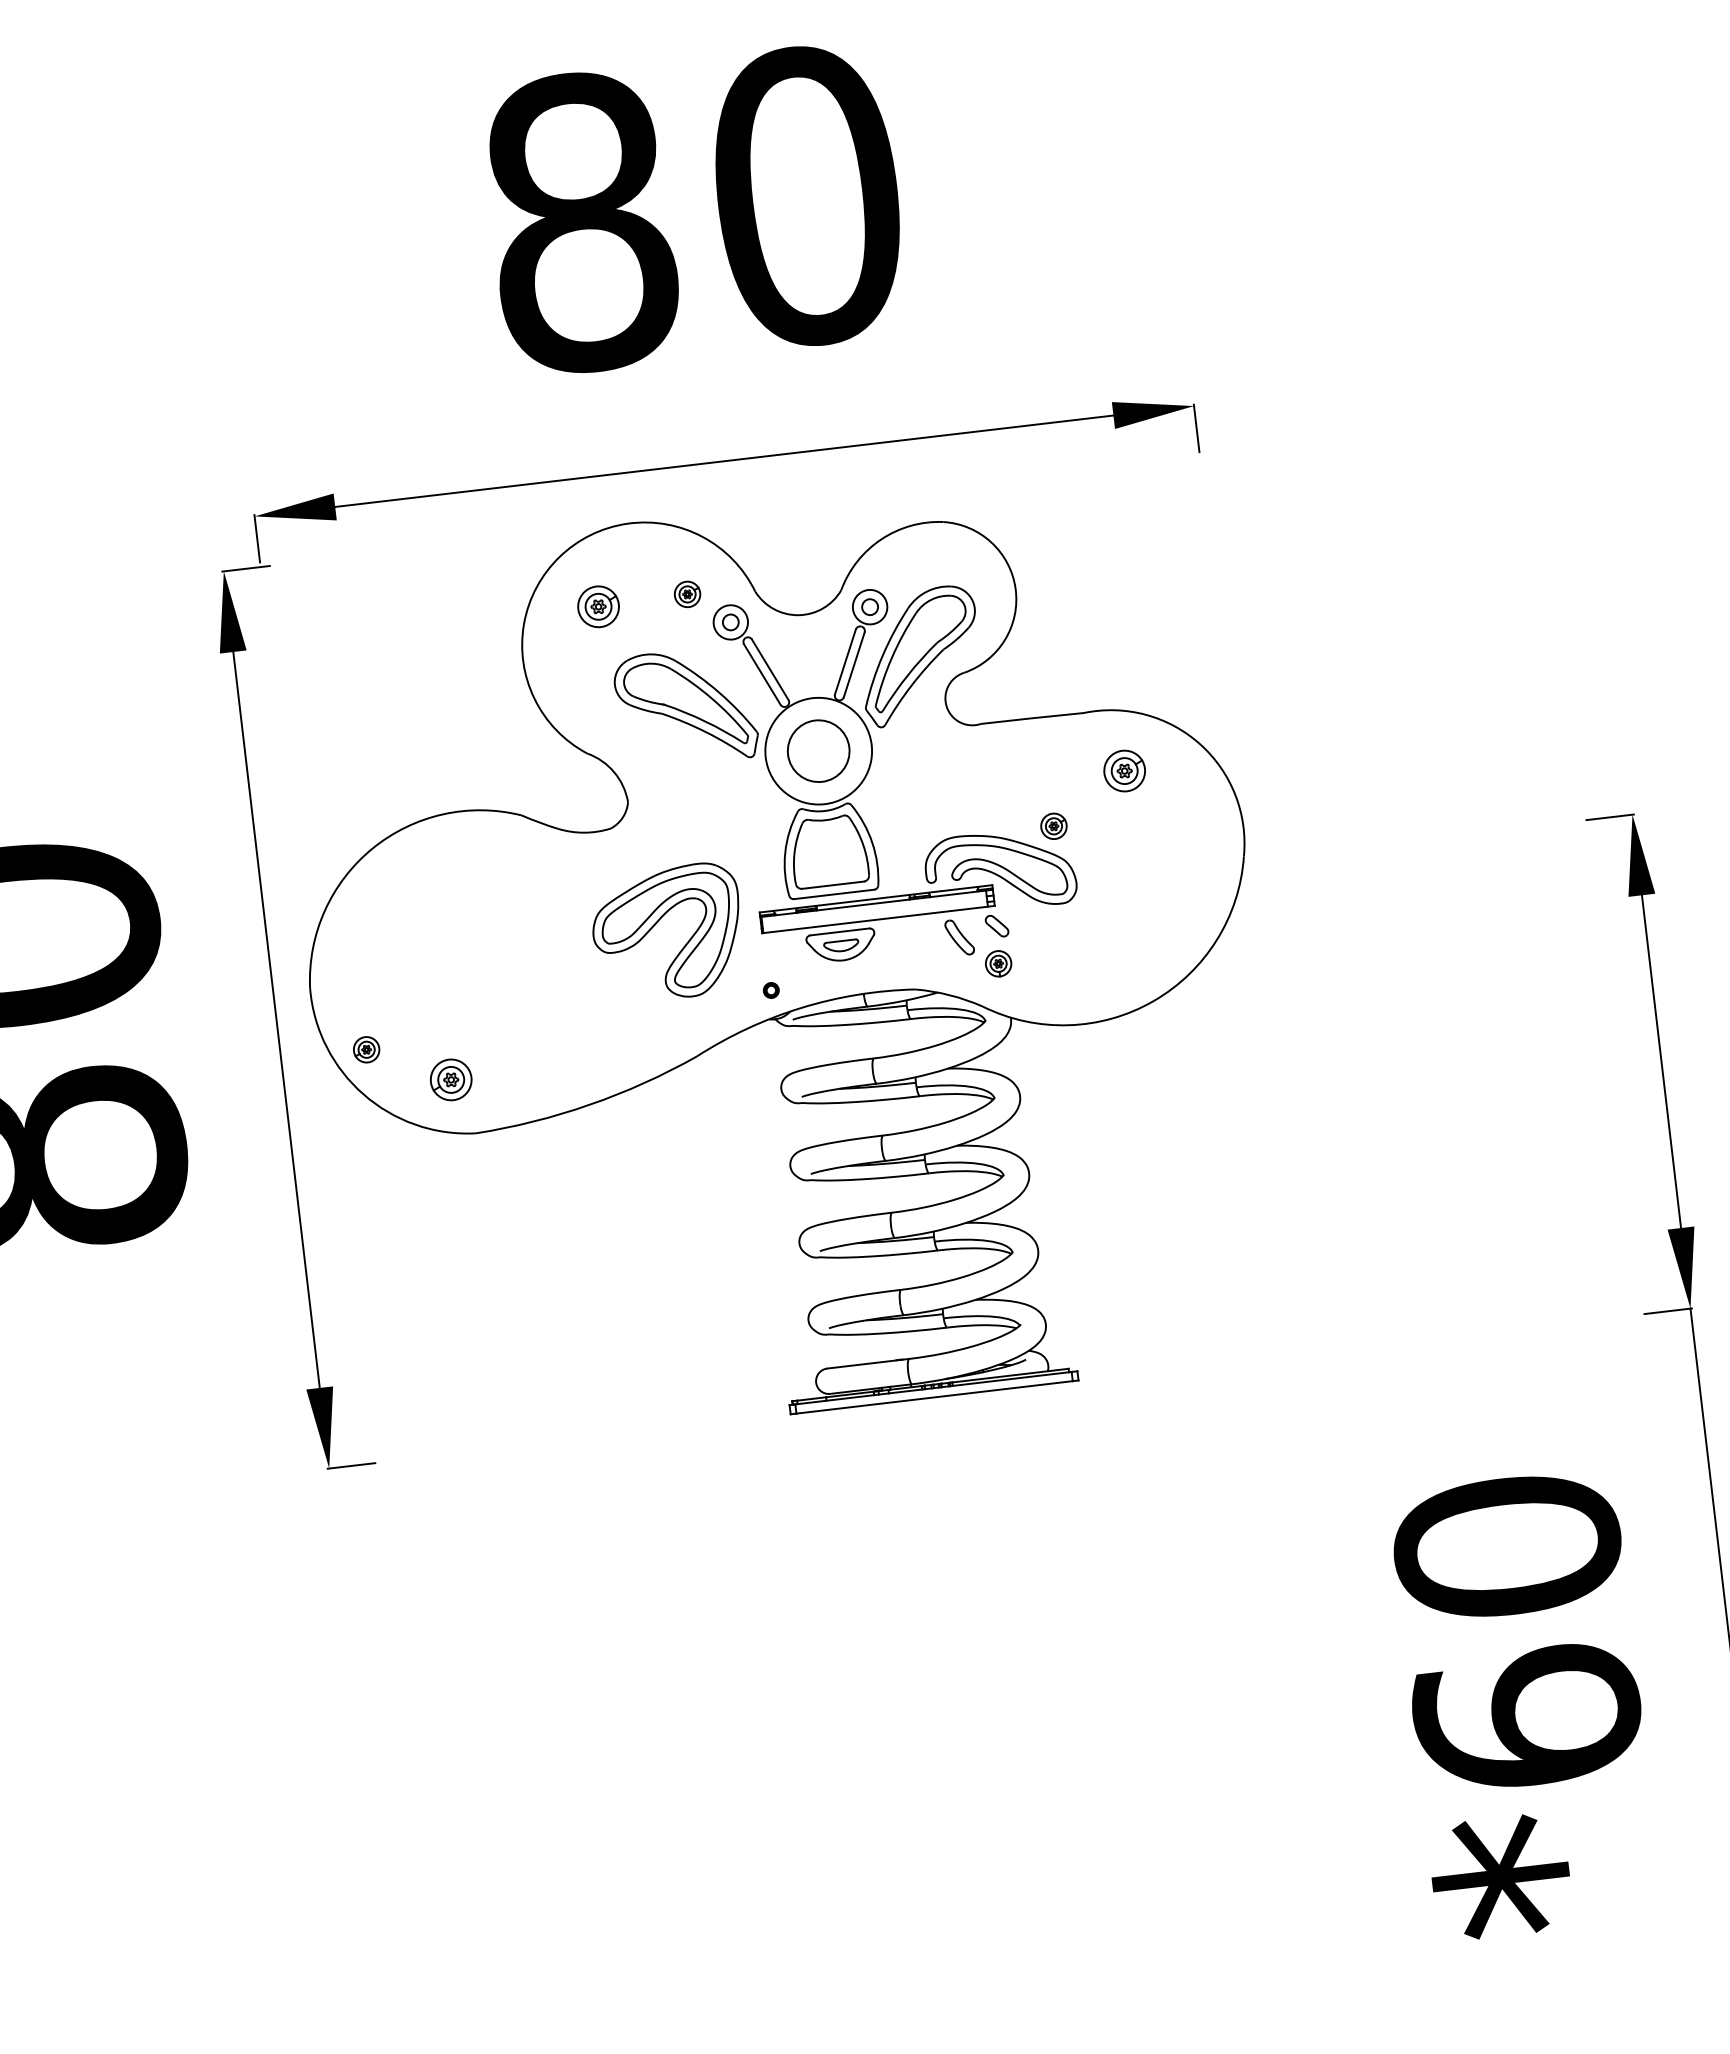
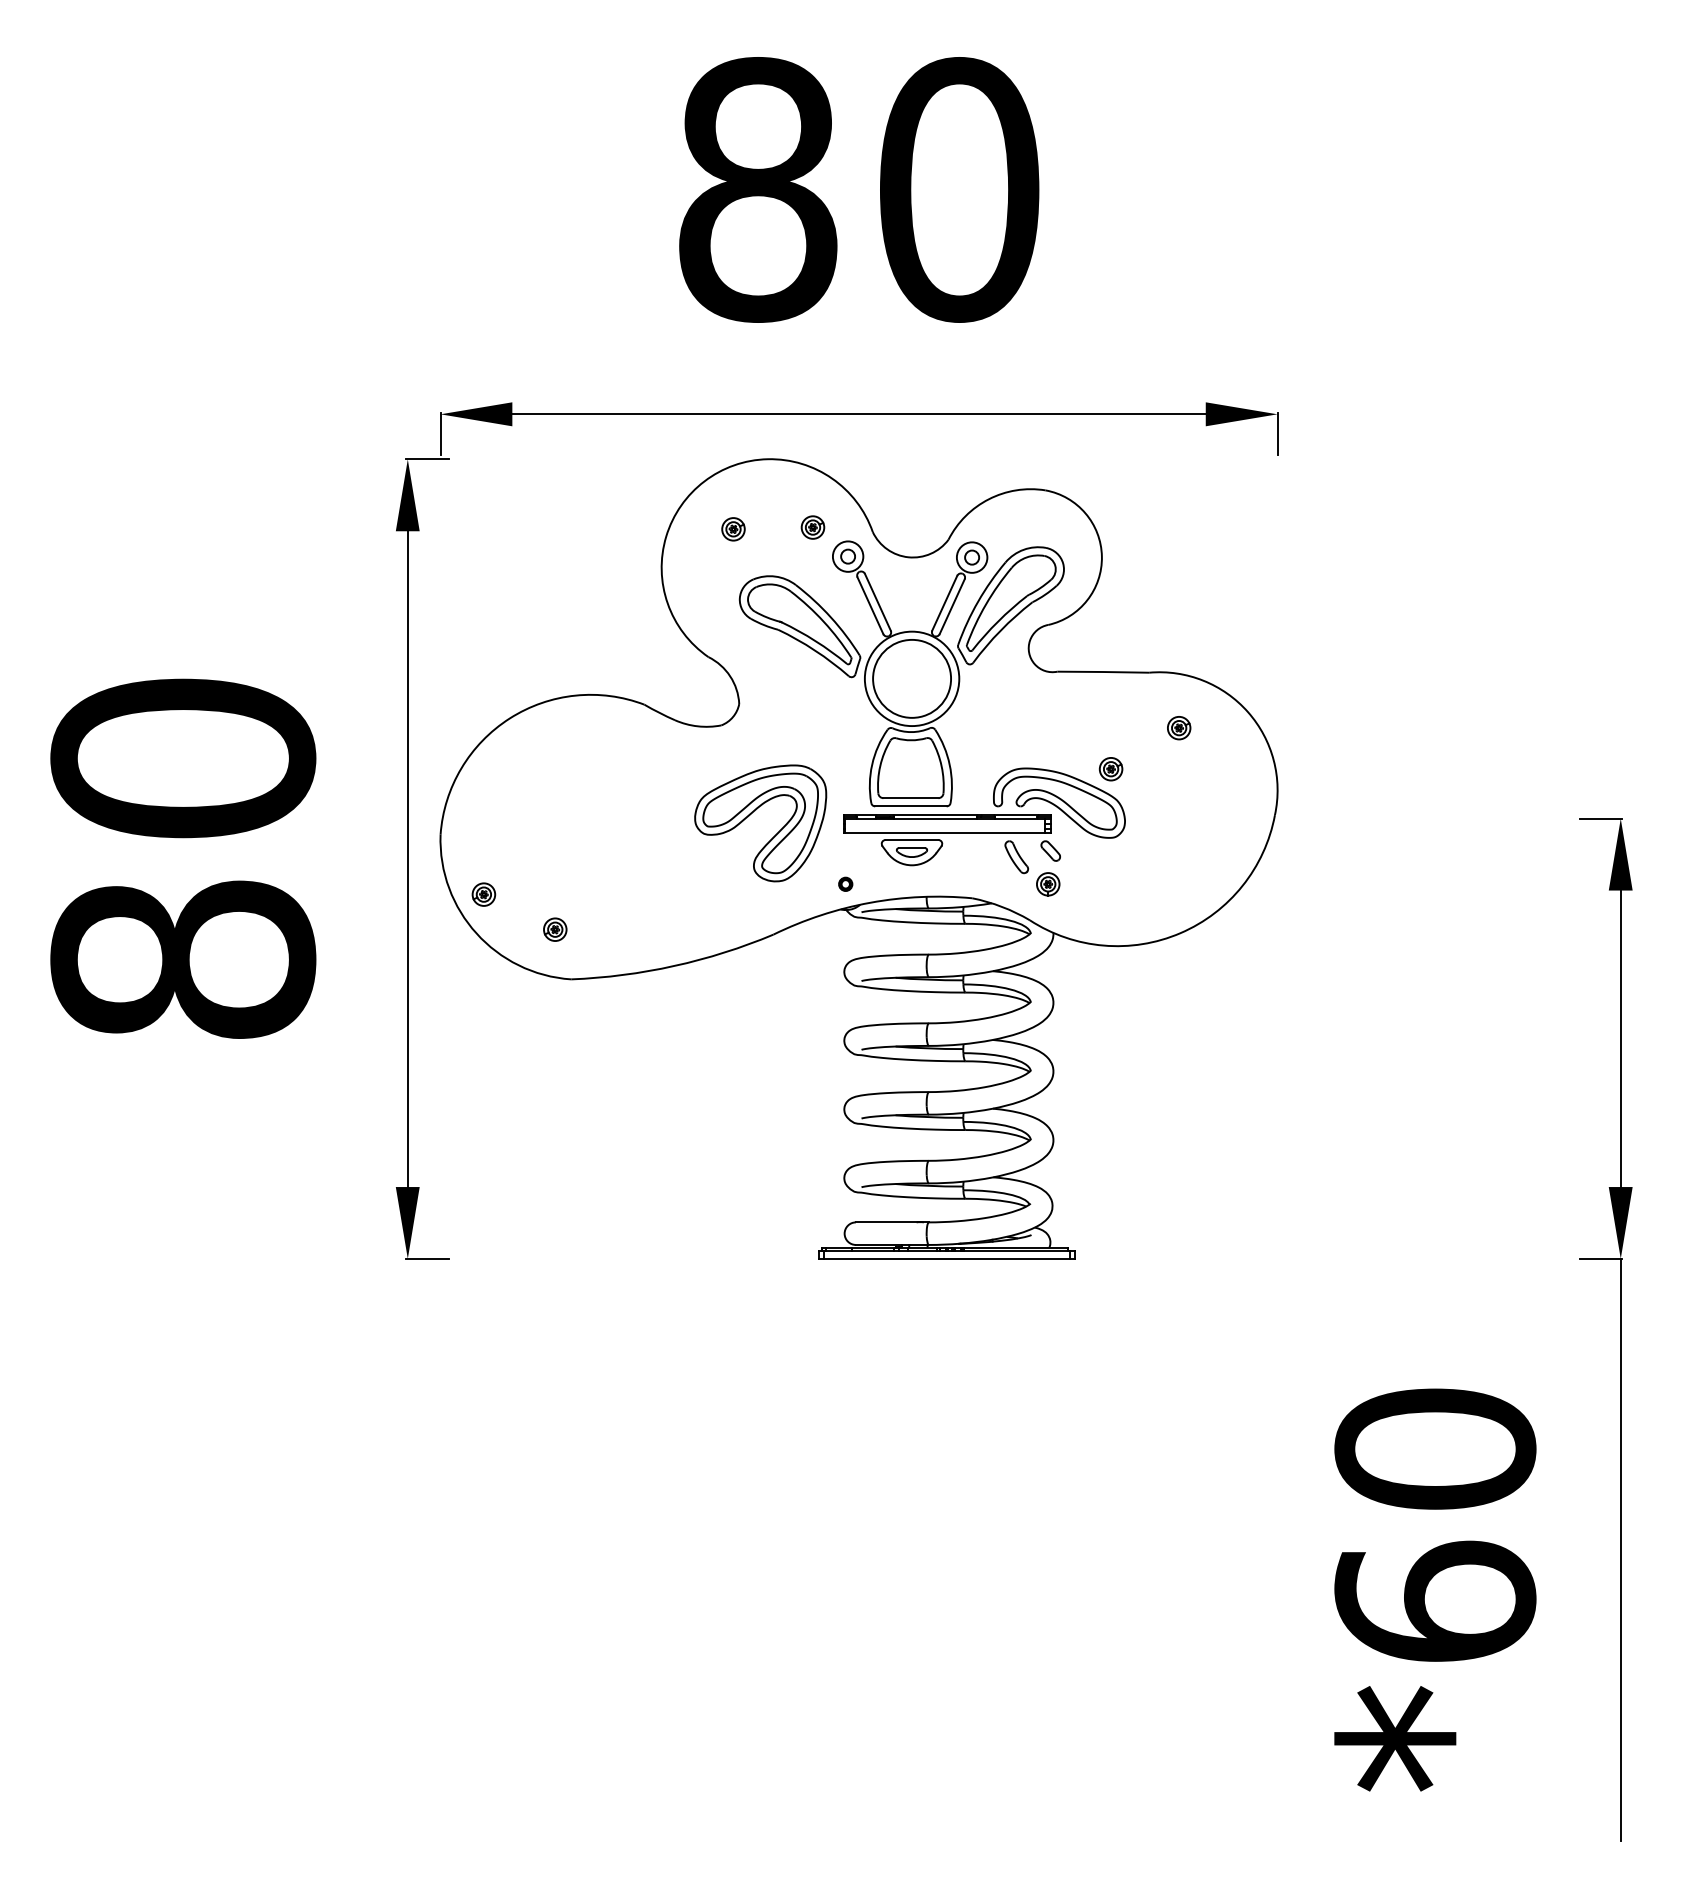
part: (598, 607) -> (733, 529), size x0.62
circle: (819, 750) -> (912, 678), size x1.43
part: (1125, 771) -> (1179, 728), size x0.62
part: (451, 1079) -> (555, 929), size x0.62

